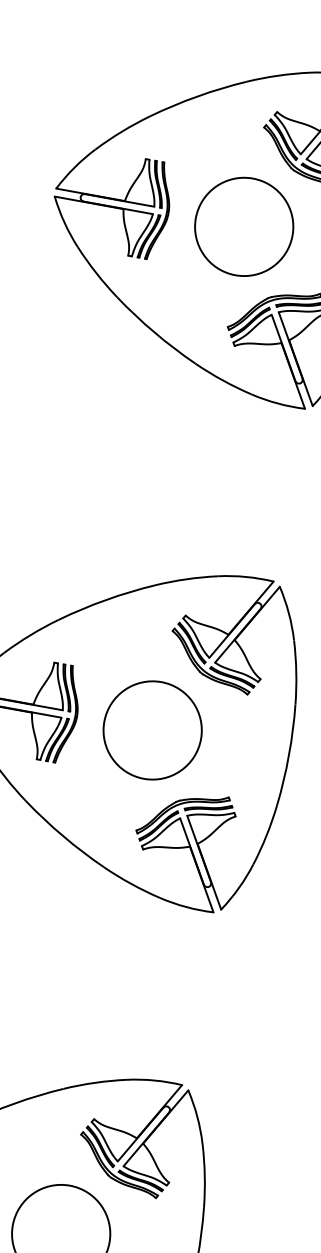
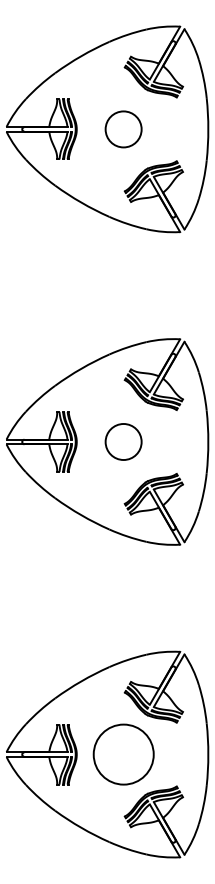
circle: (243, 227) -> (123, 129), size x0.6
circle: (152, 729) -> (123, 441), size x0.6

